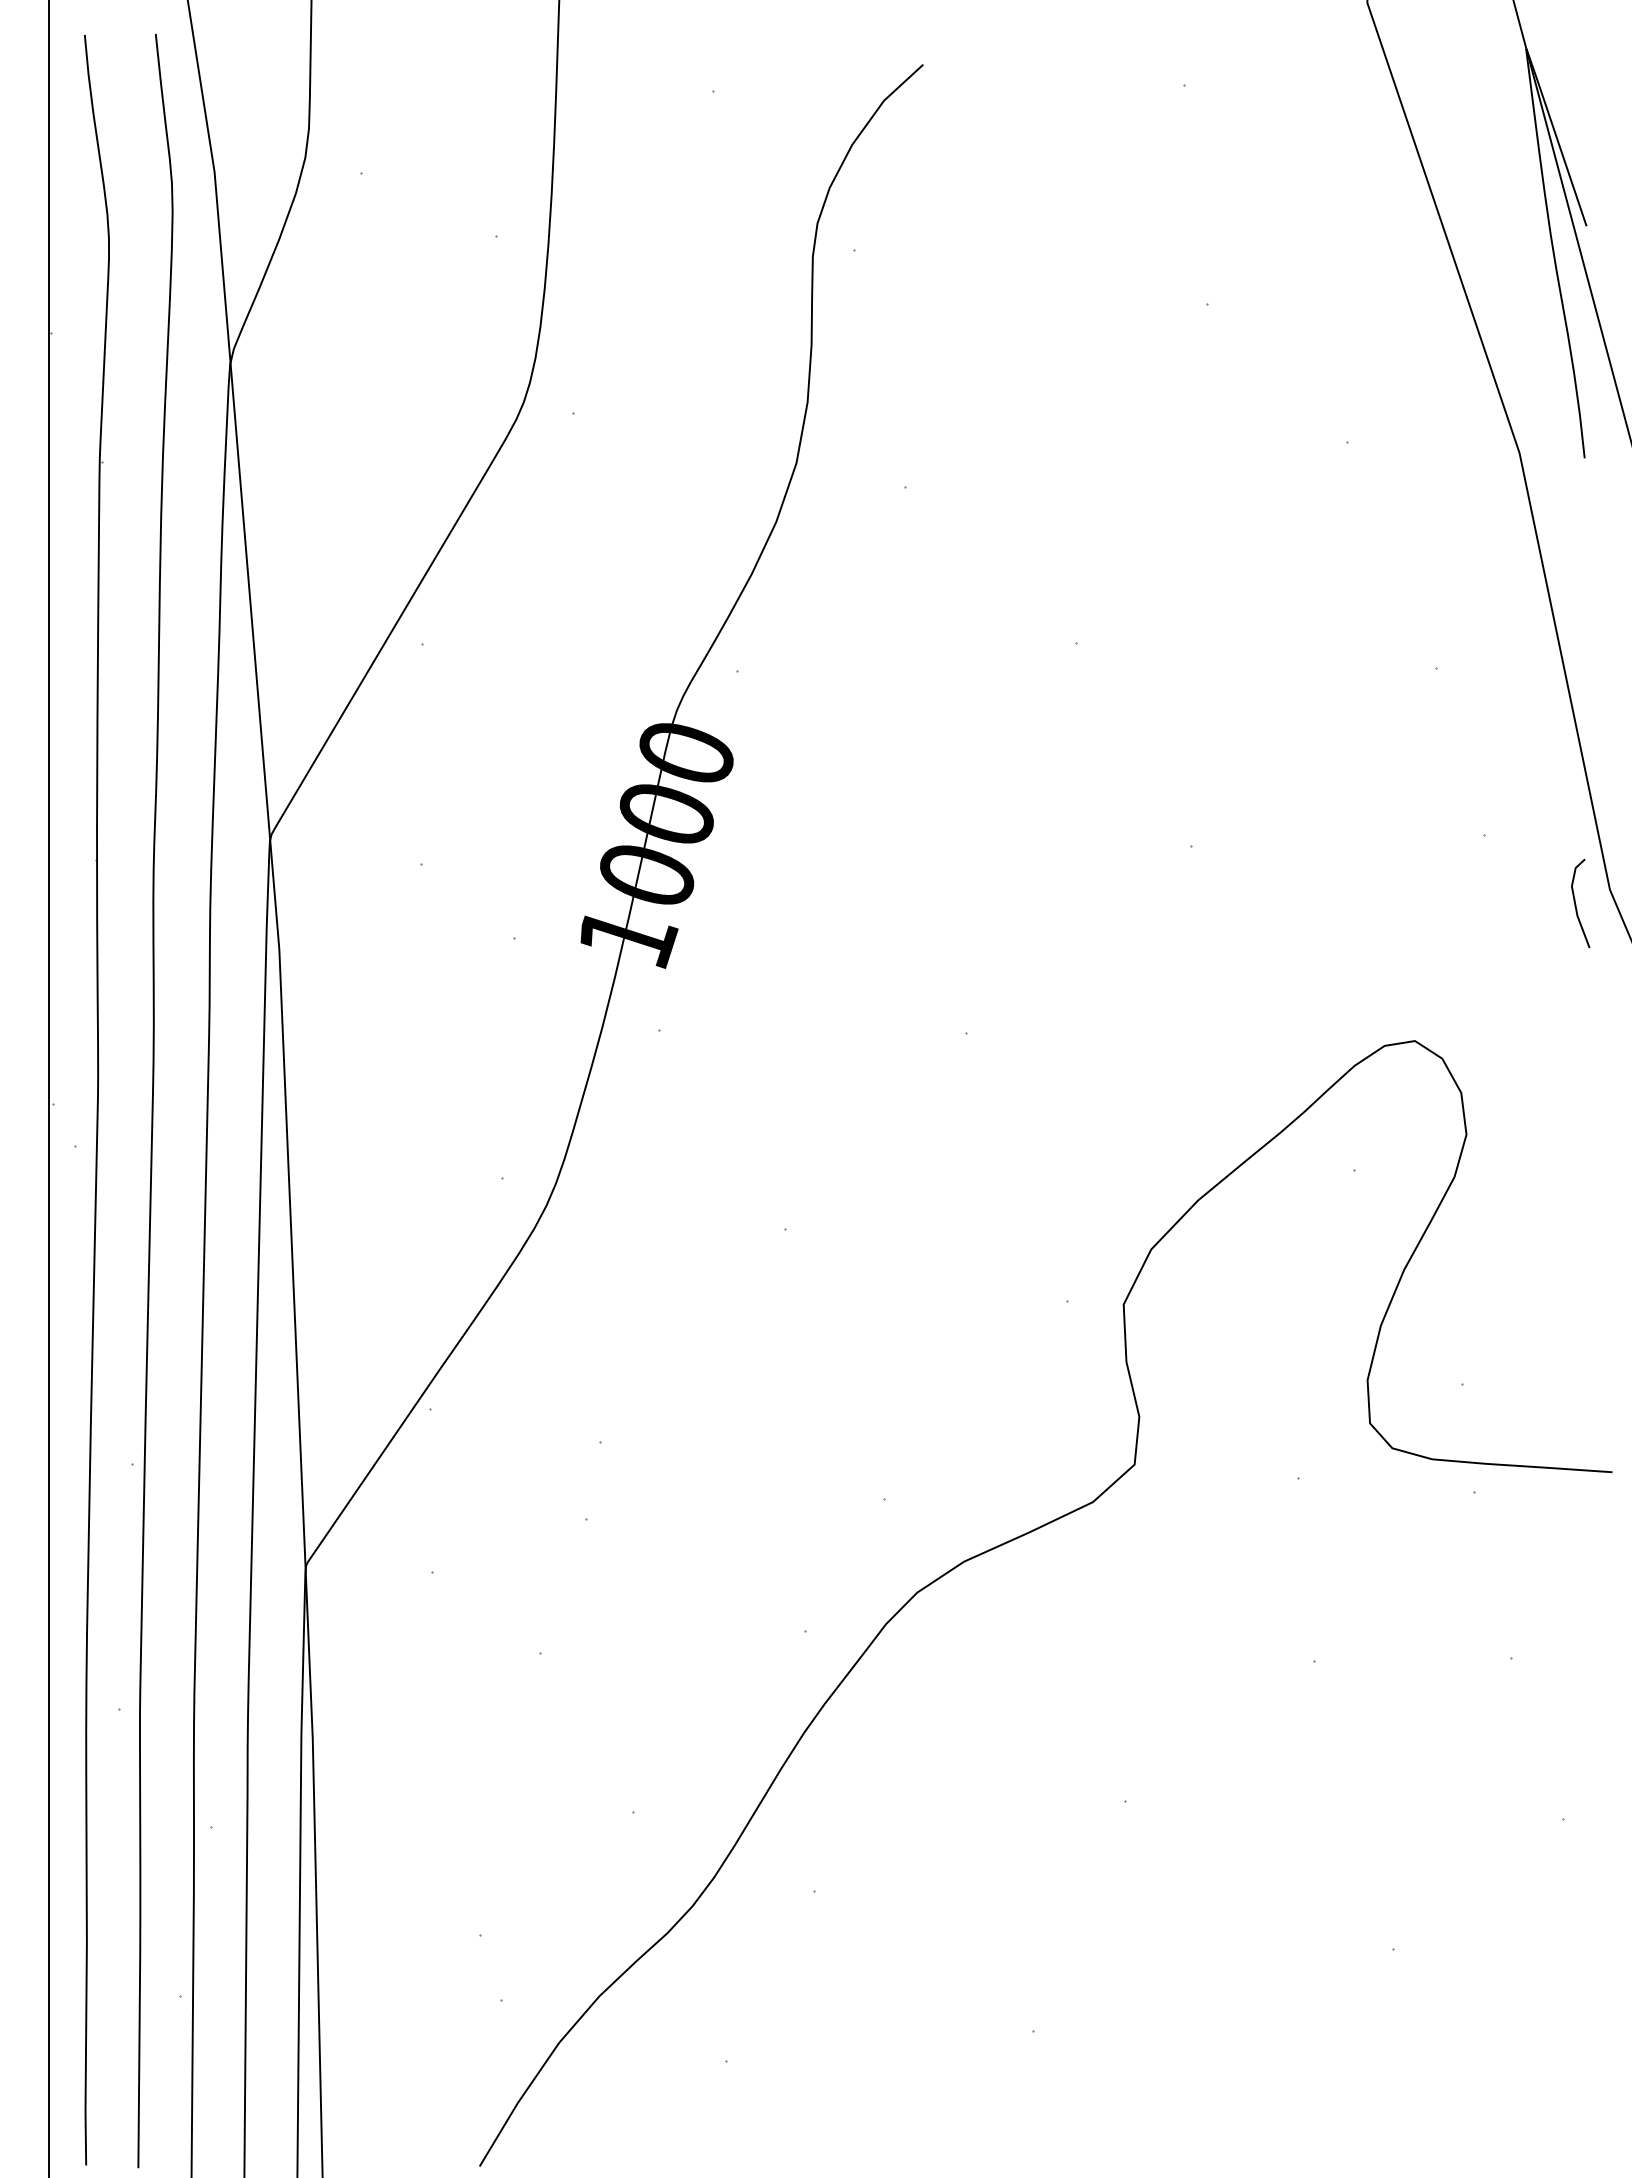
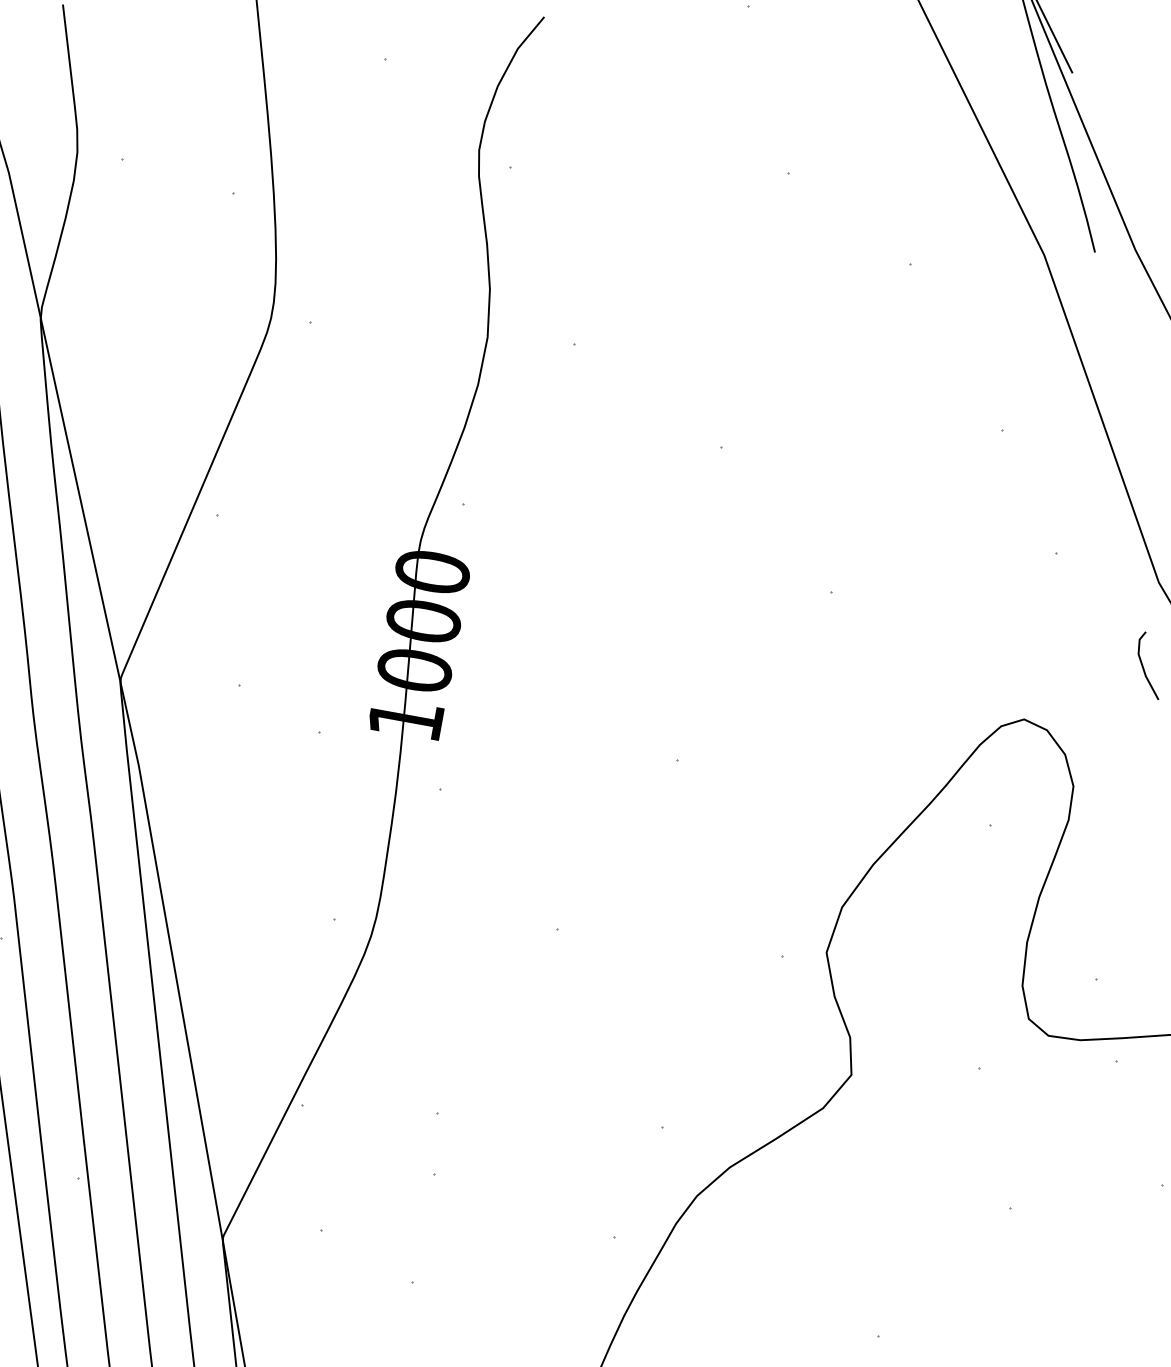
line: (1576, 904) -> (1144, 667), moved

